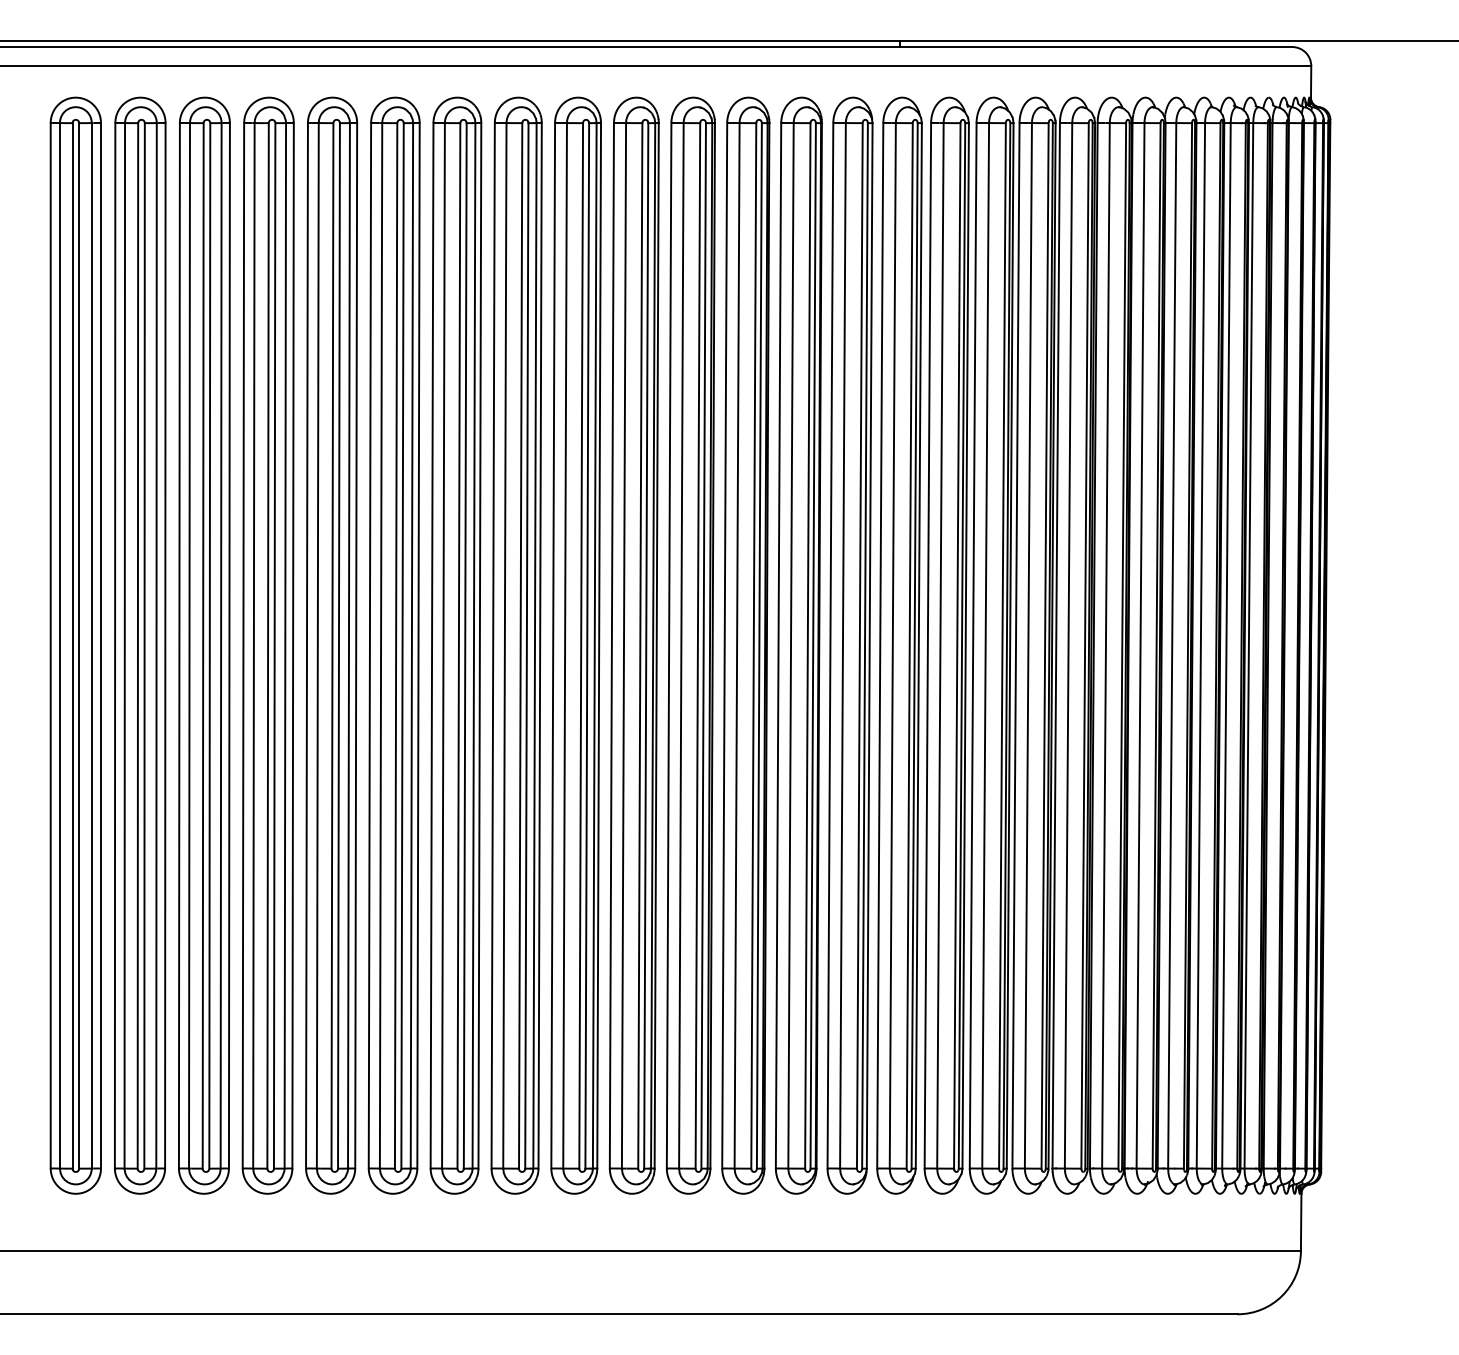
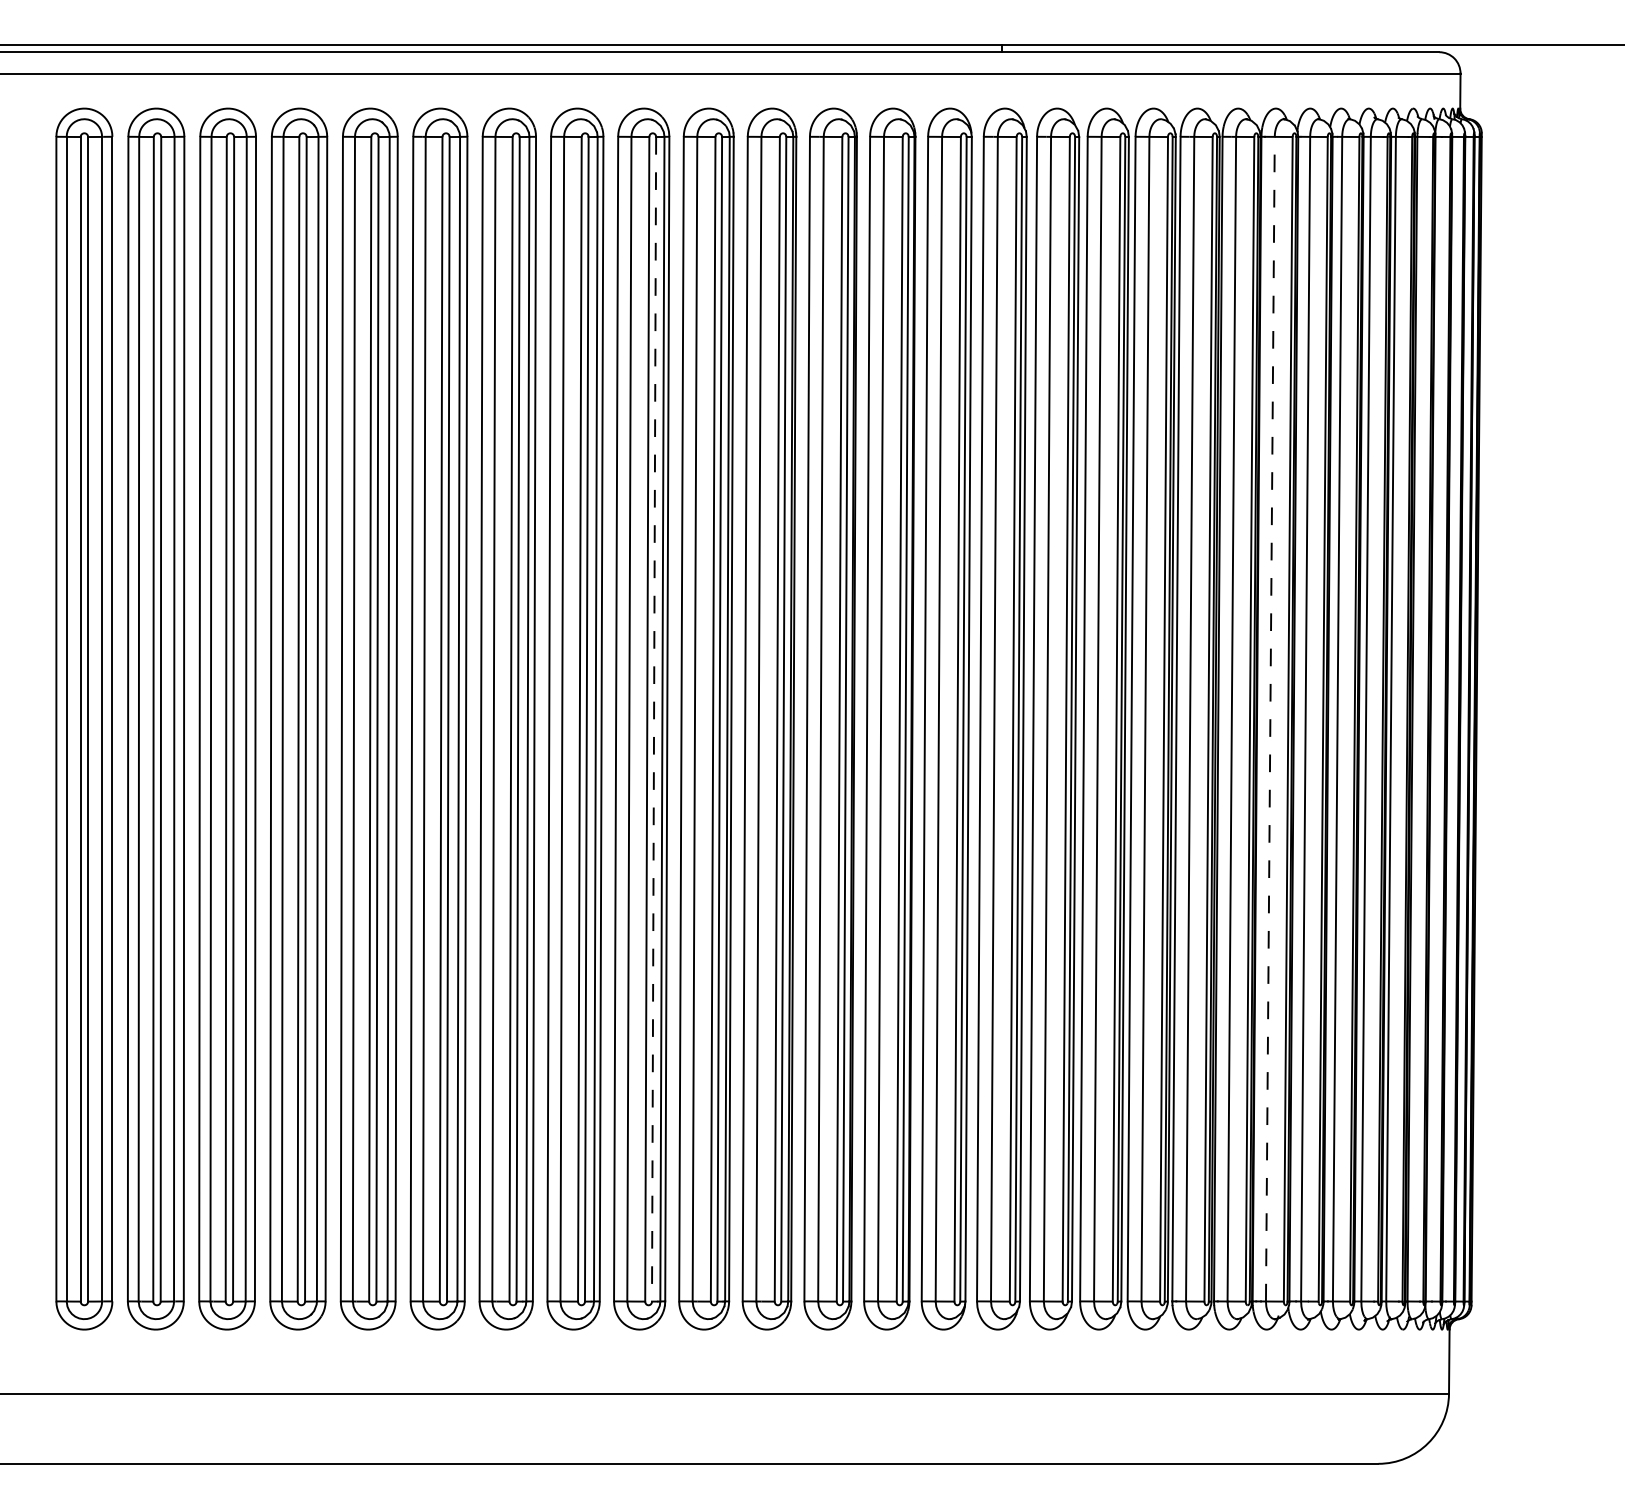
line: (587, 645) -> (654, 718), solid -> dashed
line: (1140, 645) -> (1270, 718), solid -> dashed

